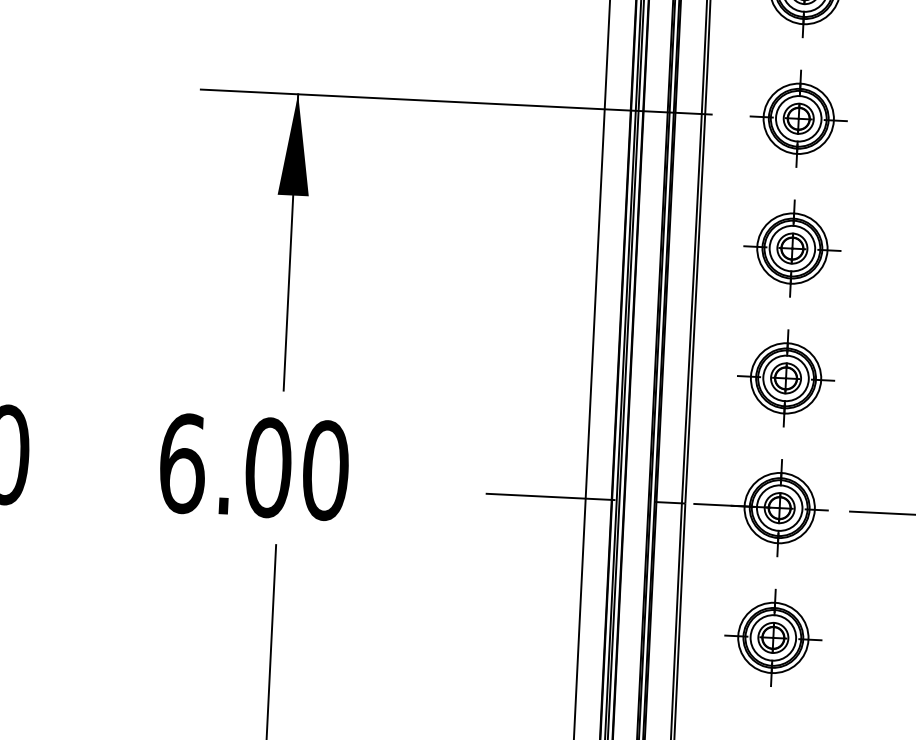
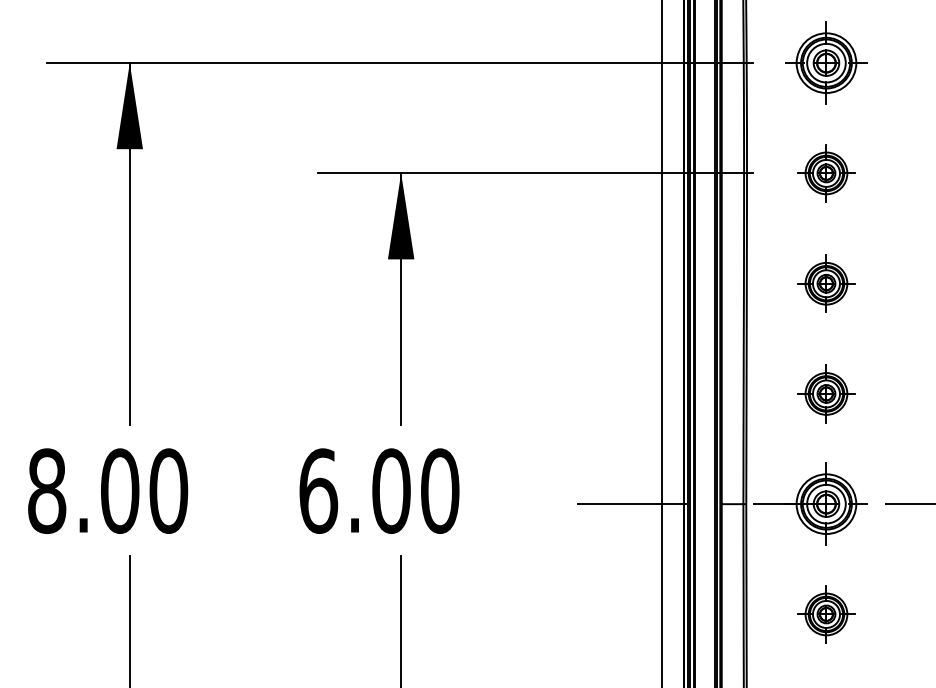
part: (798, 118) -> (826, 173), size x0.7
part: (792, 248) -> (826, 283), size x0.7
part: (786, 377) -> (826, 393), size x0.7
part: (773, 637) -> (826, 614), size x0.7

